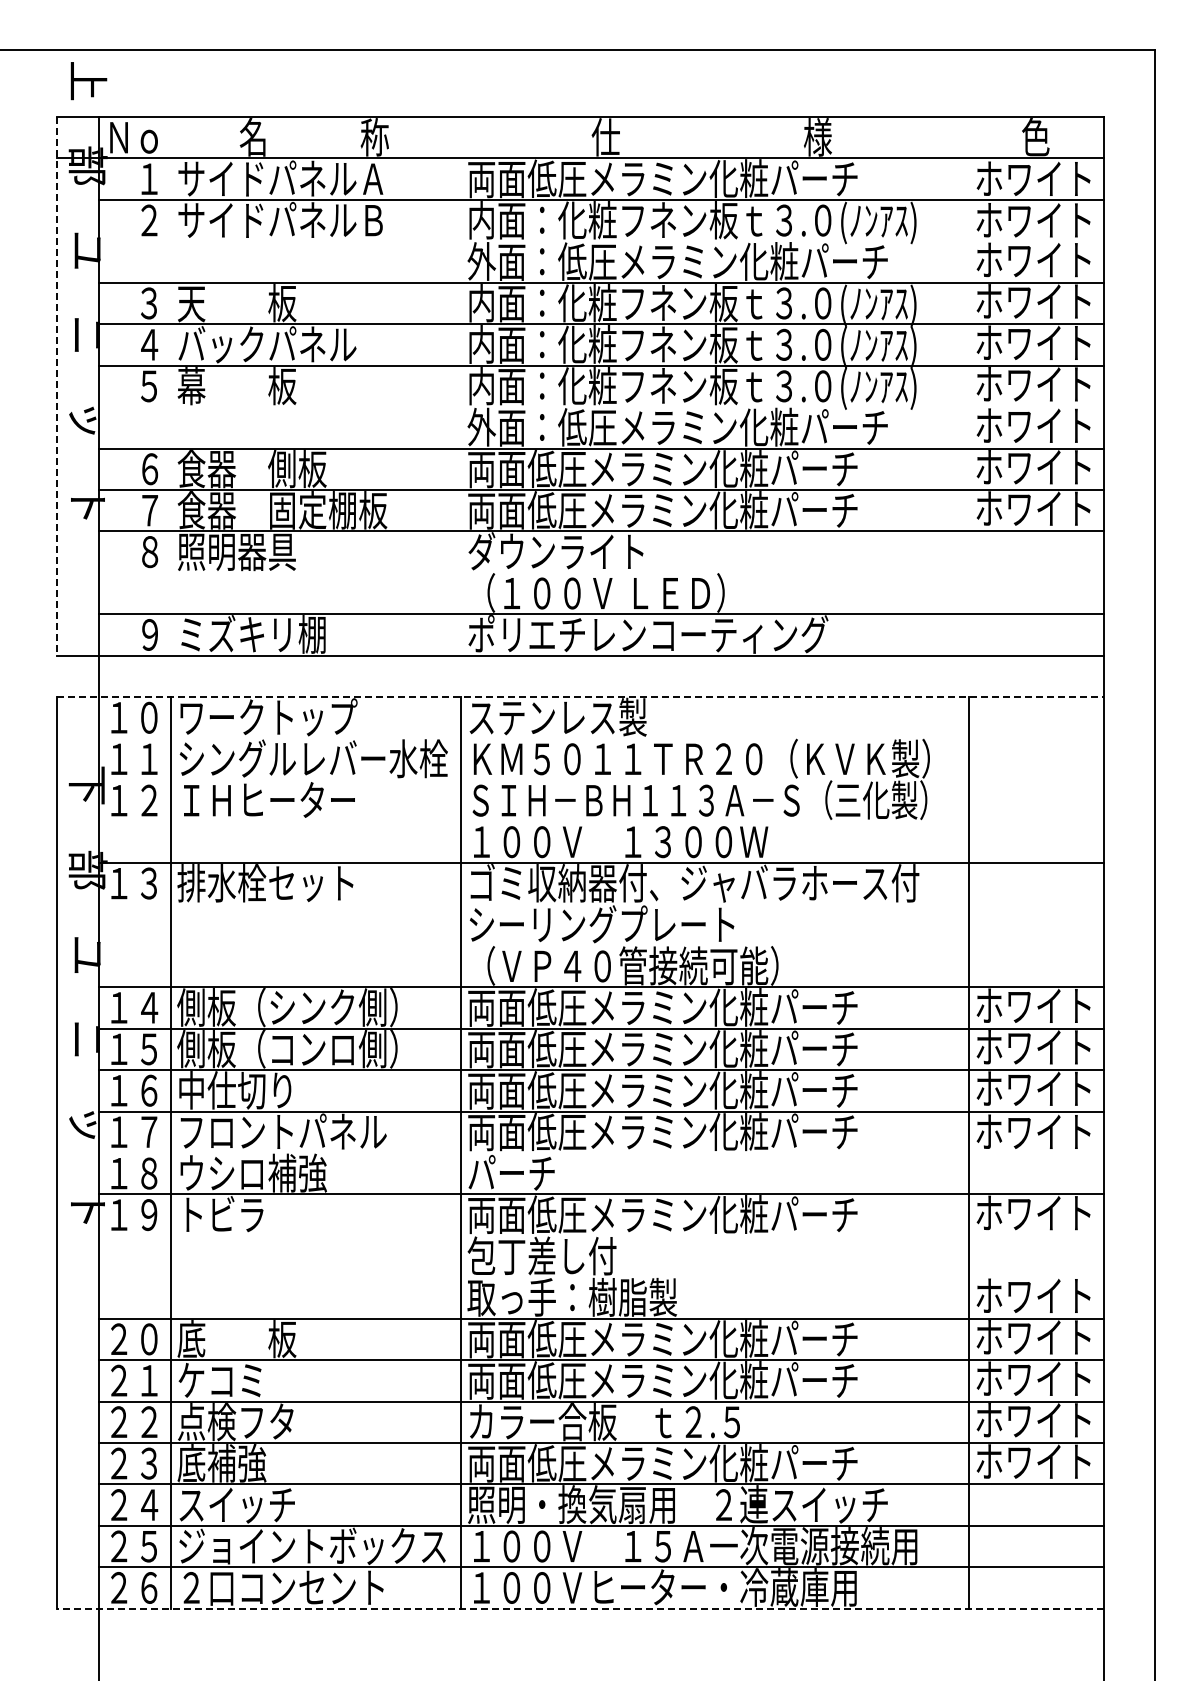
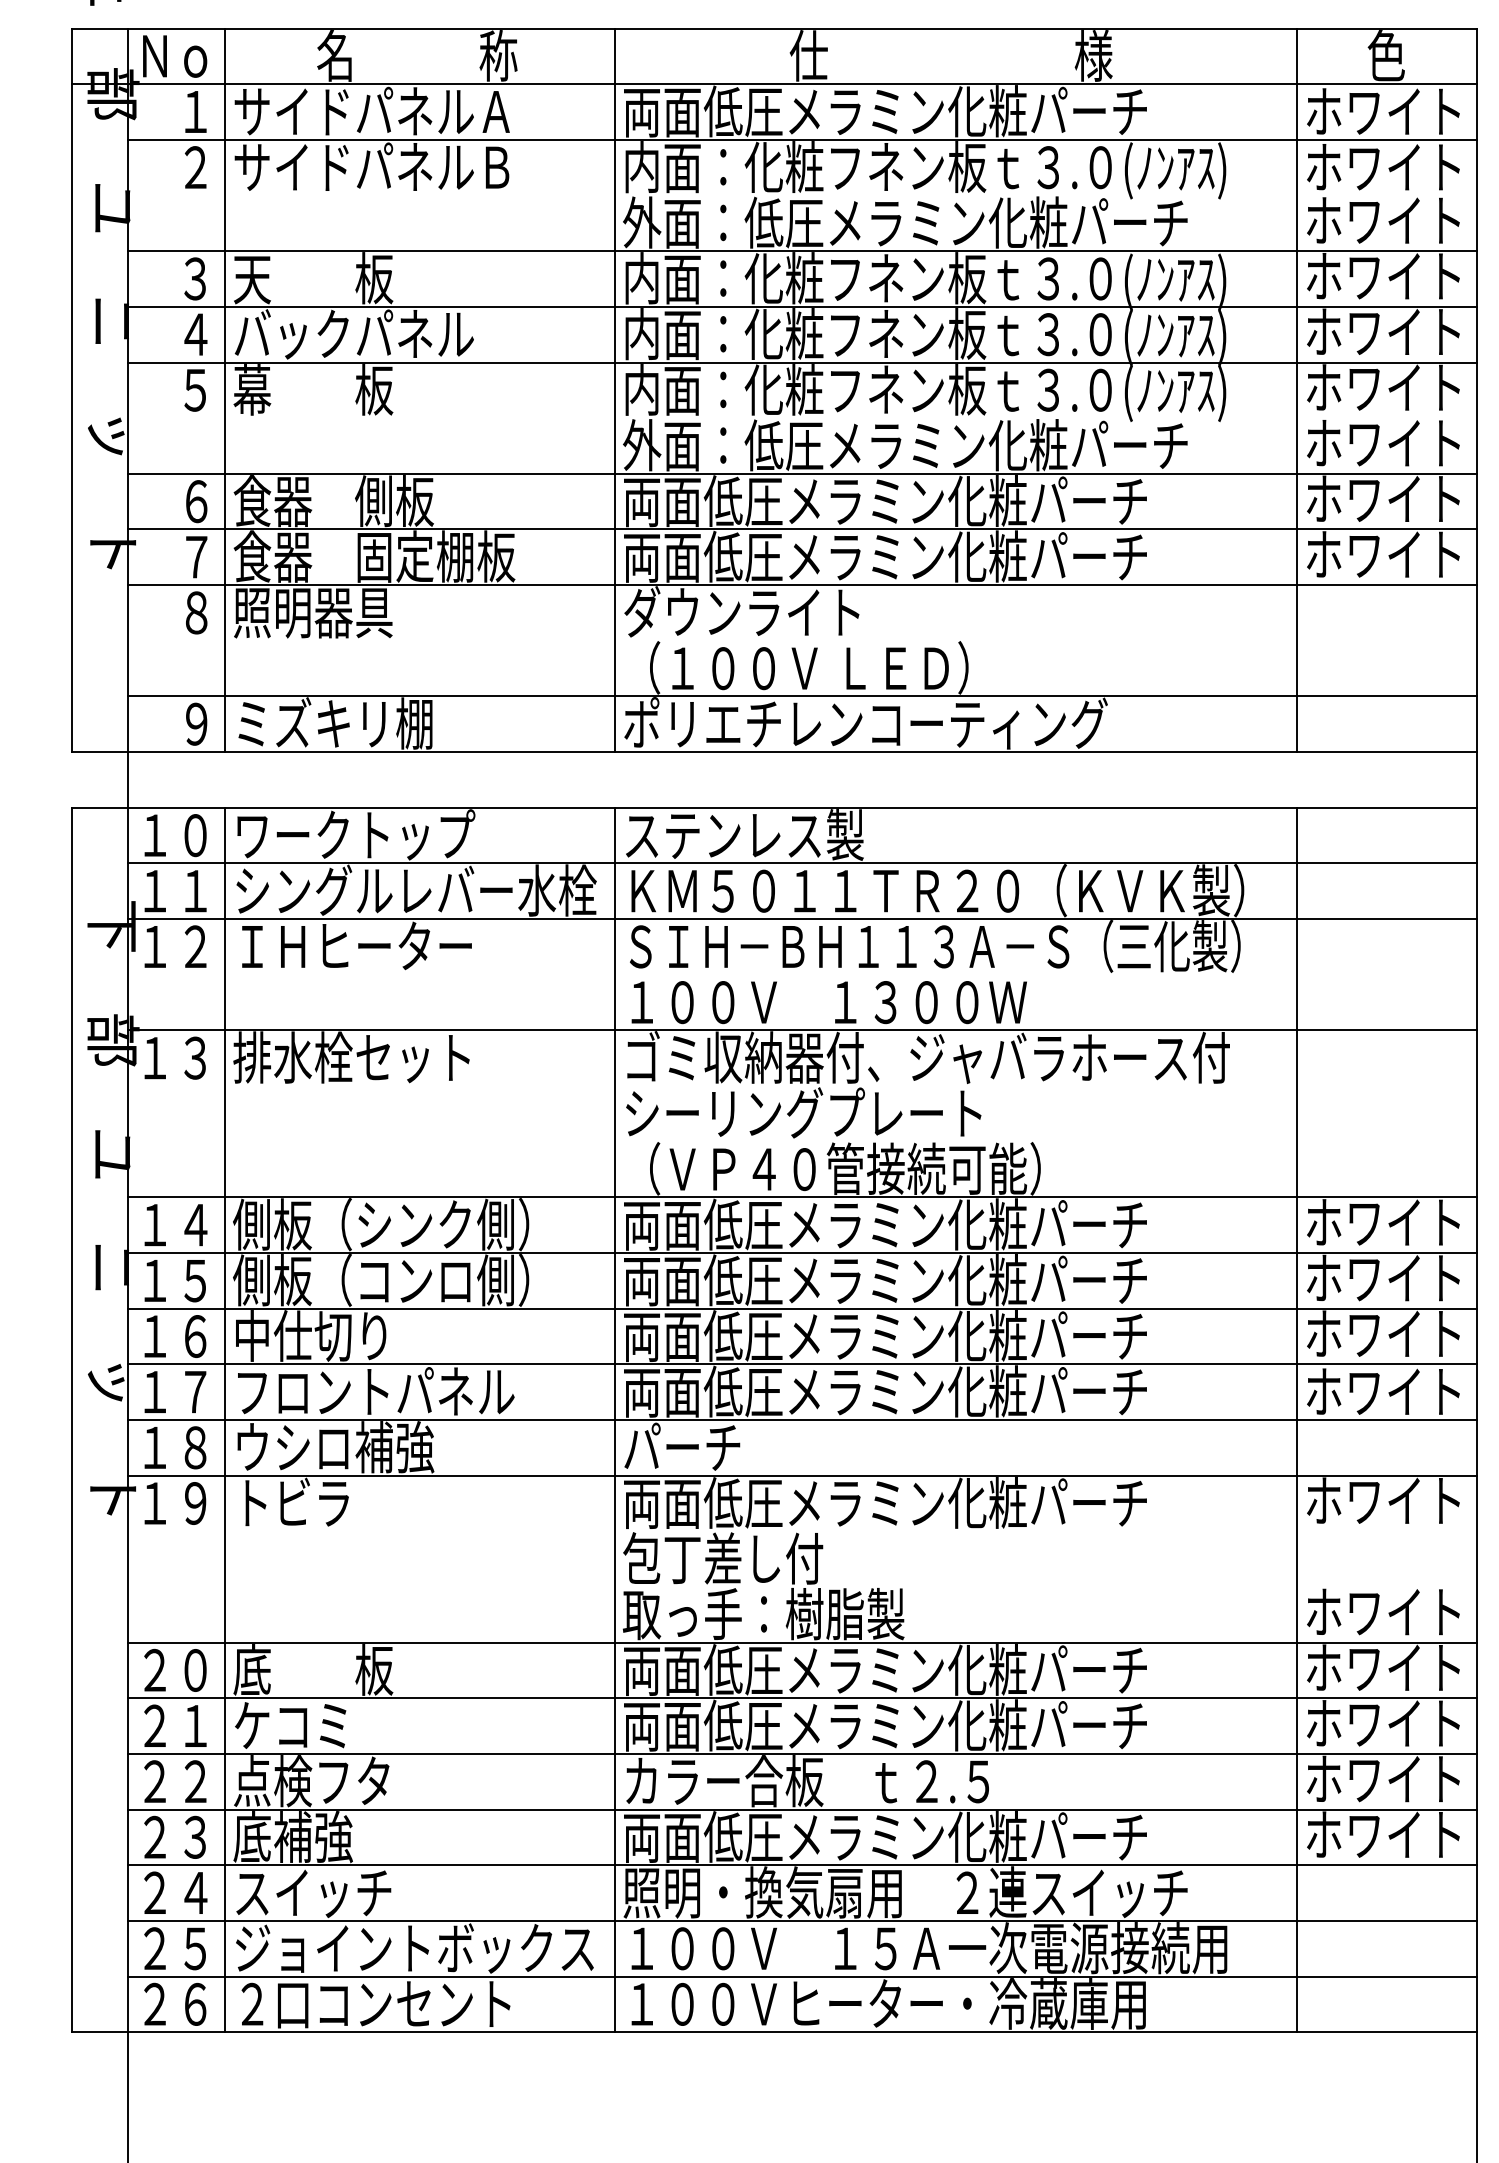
line: (57, 386) -> (72, 390), dashed -> solid
line: (171, 386) -> (225, 390), added
line: (461, 386) -> (614, 390), added
line: (968, 386) -> (1295, 390), added
line: (580, 697) -> (774, 808), dashed -> solid
line: (600, 738) -> (801, 863), added
line: (600, 780) -> (801, 919), added
line: (600, 1152) -> (801, 1419), added
line: (579, 1608) -> (773, 2032), dashed -> solid

